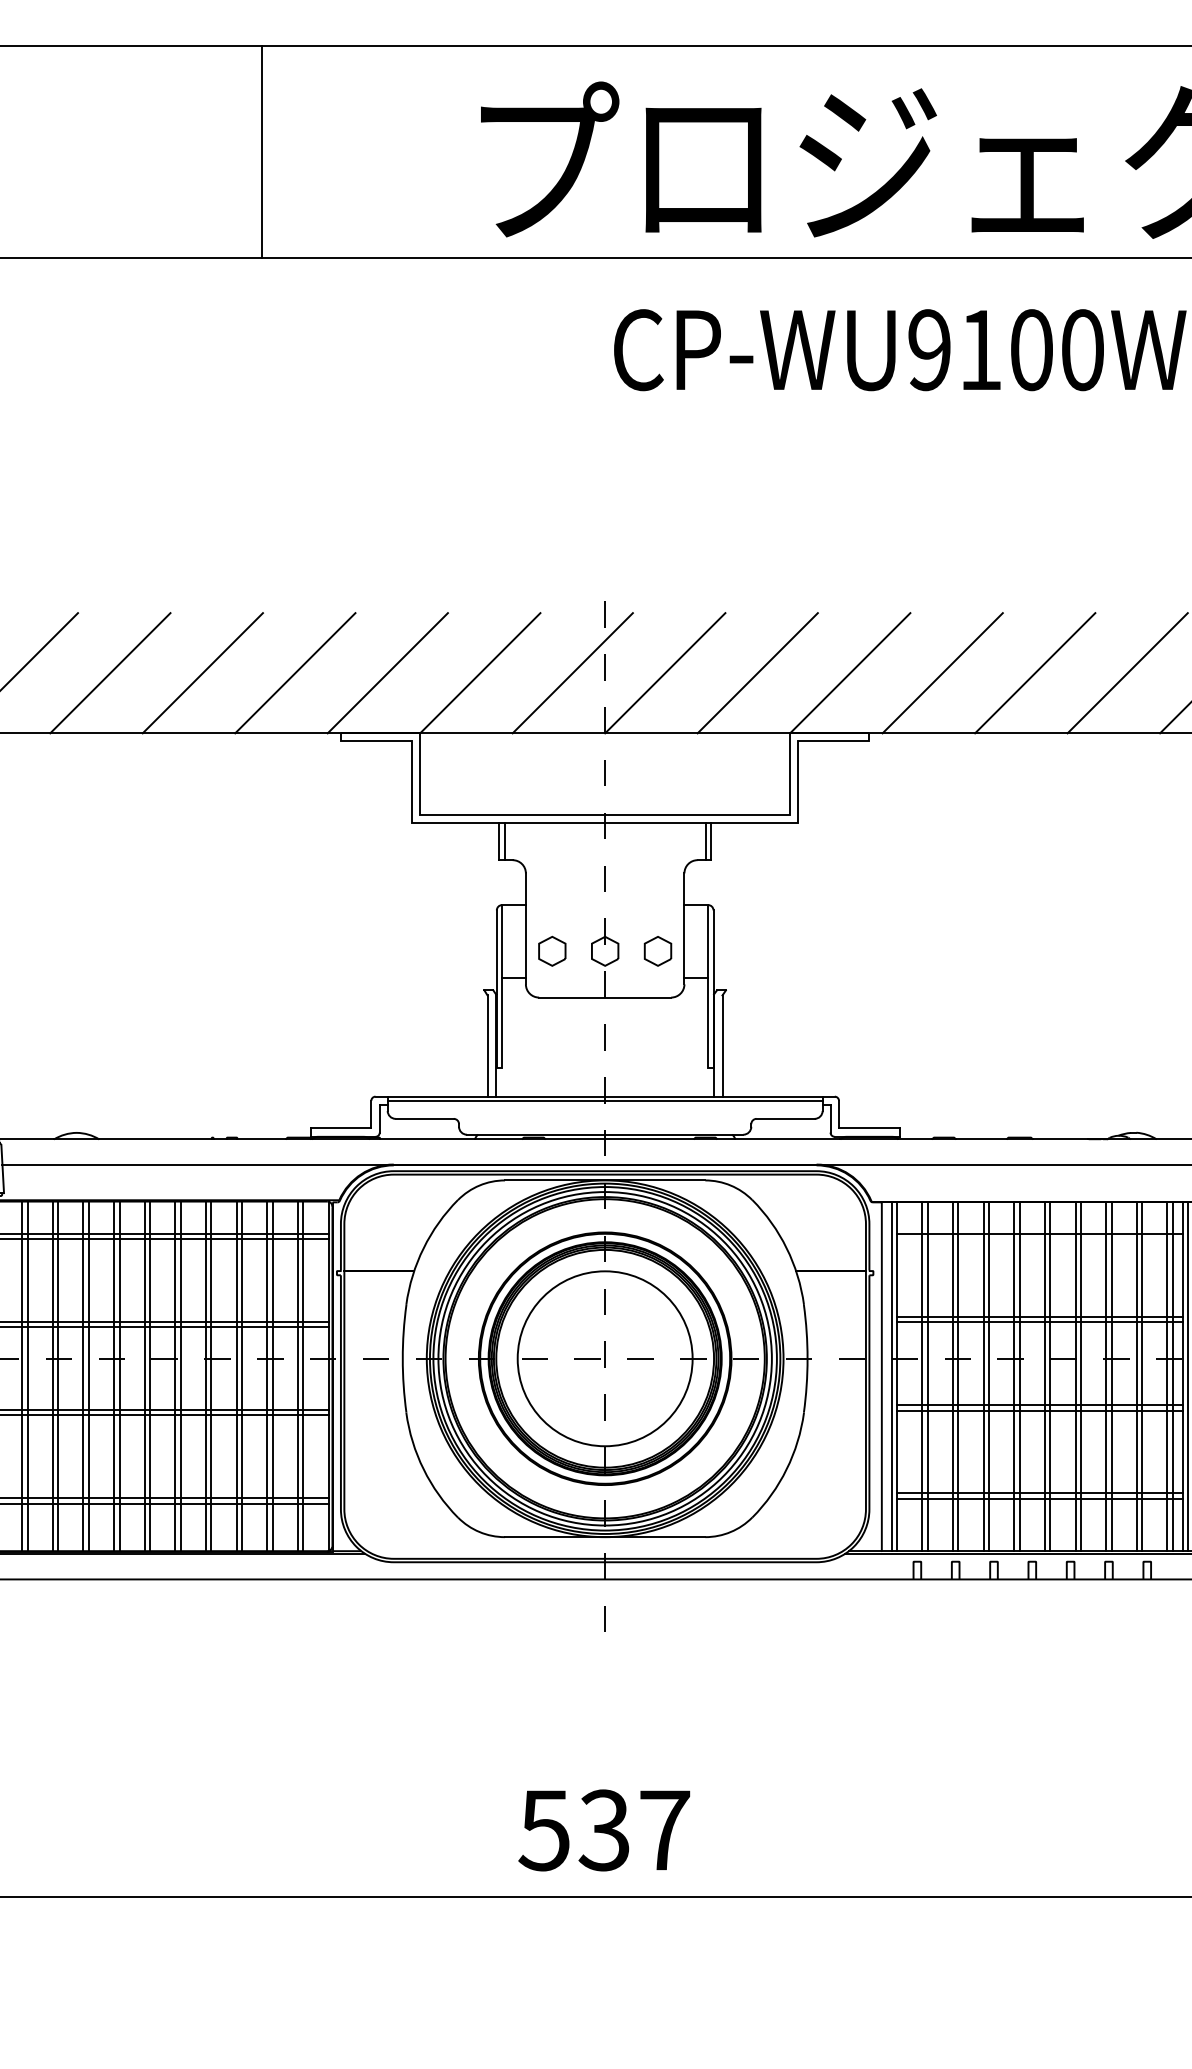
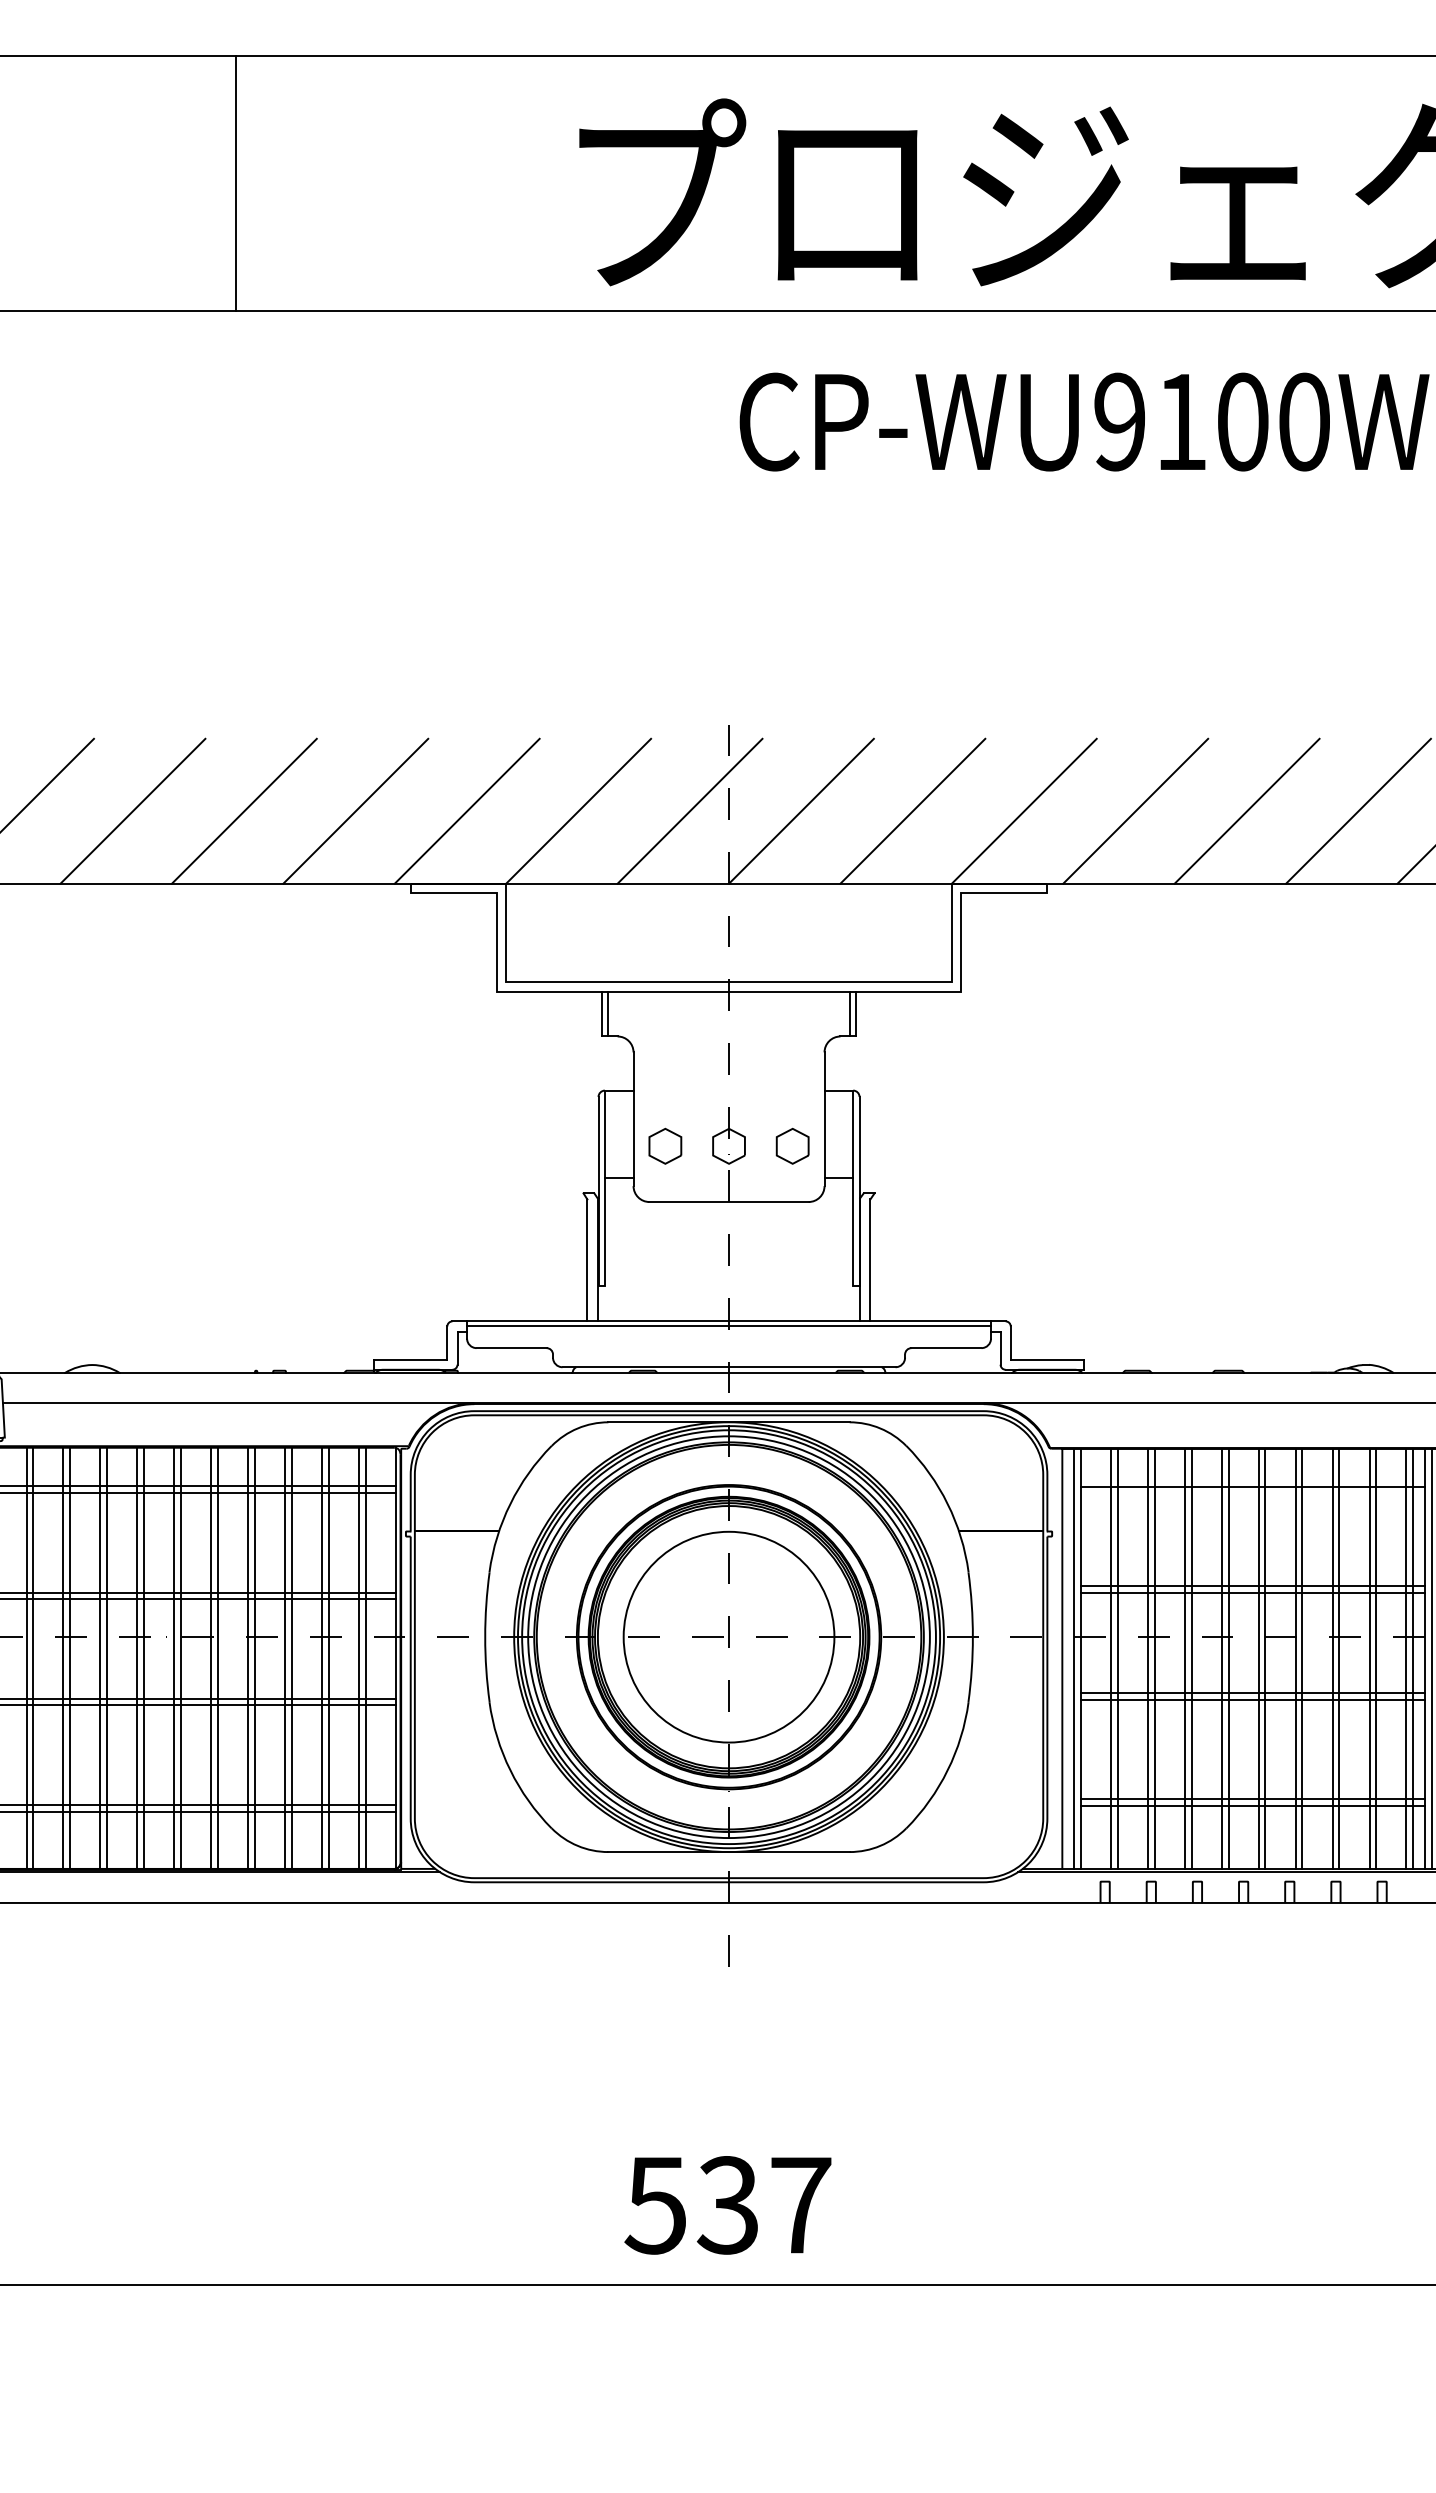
line: (261, 151) -> (235, 182), moved

